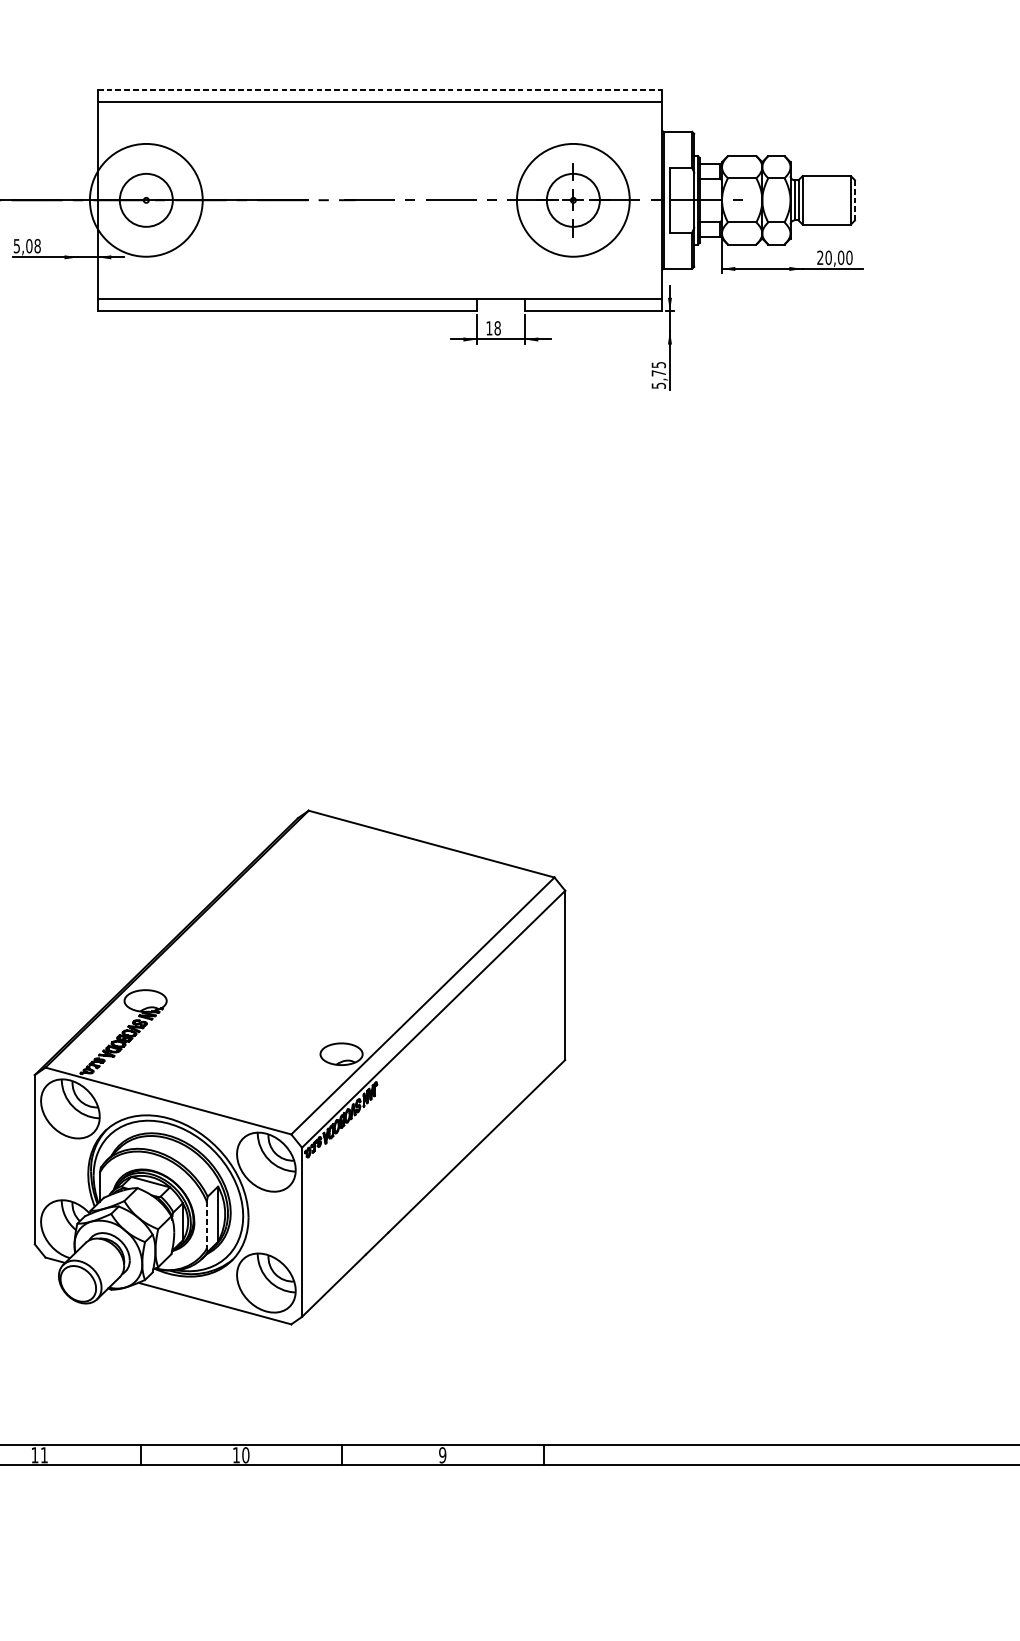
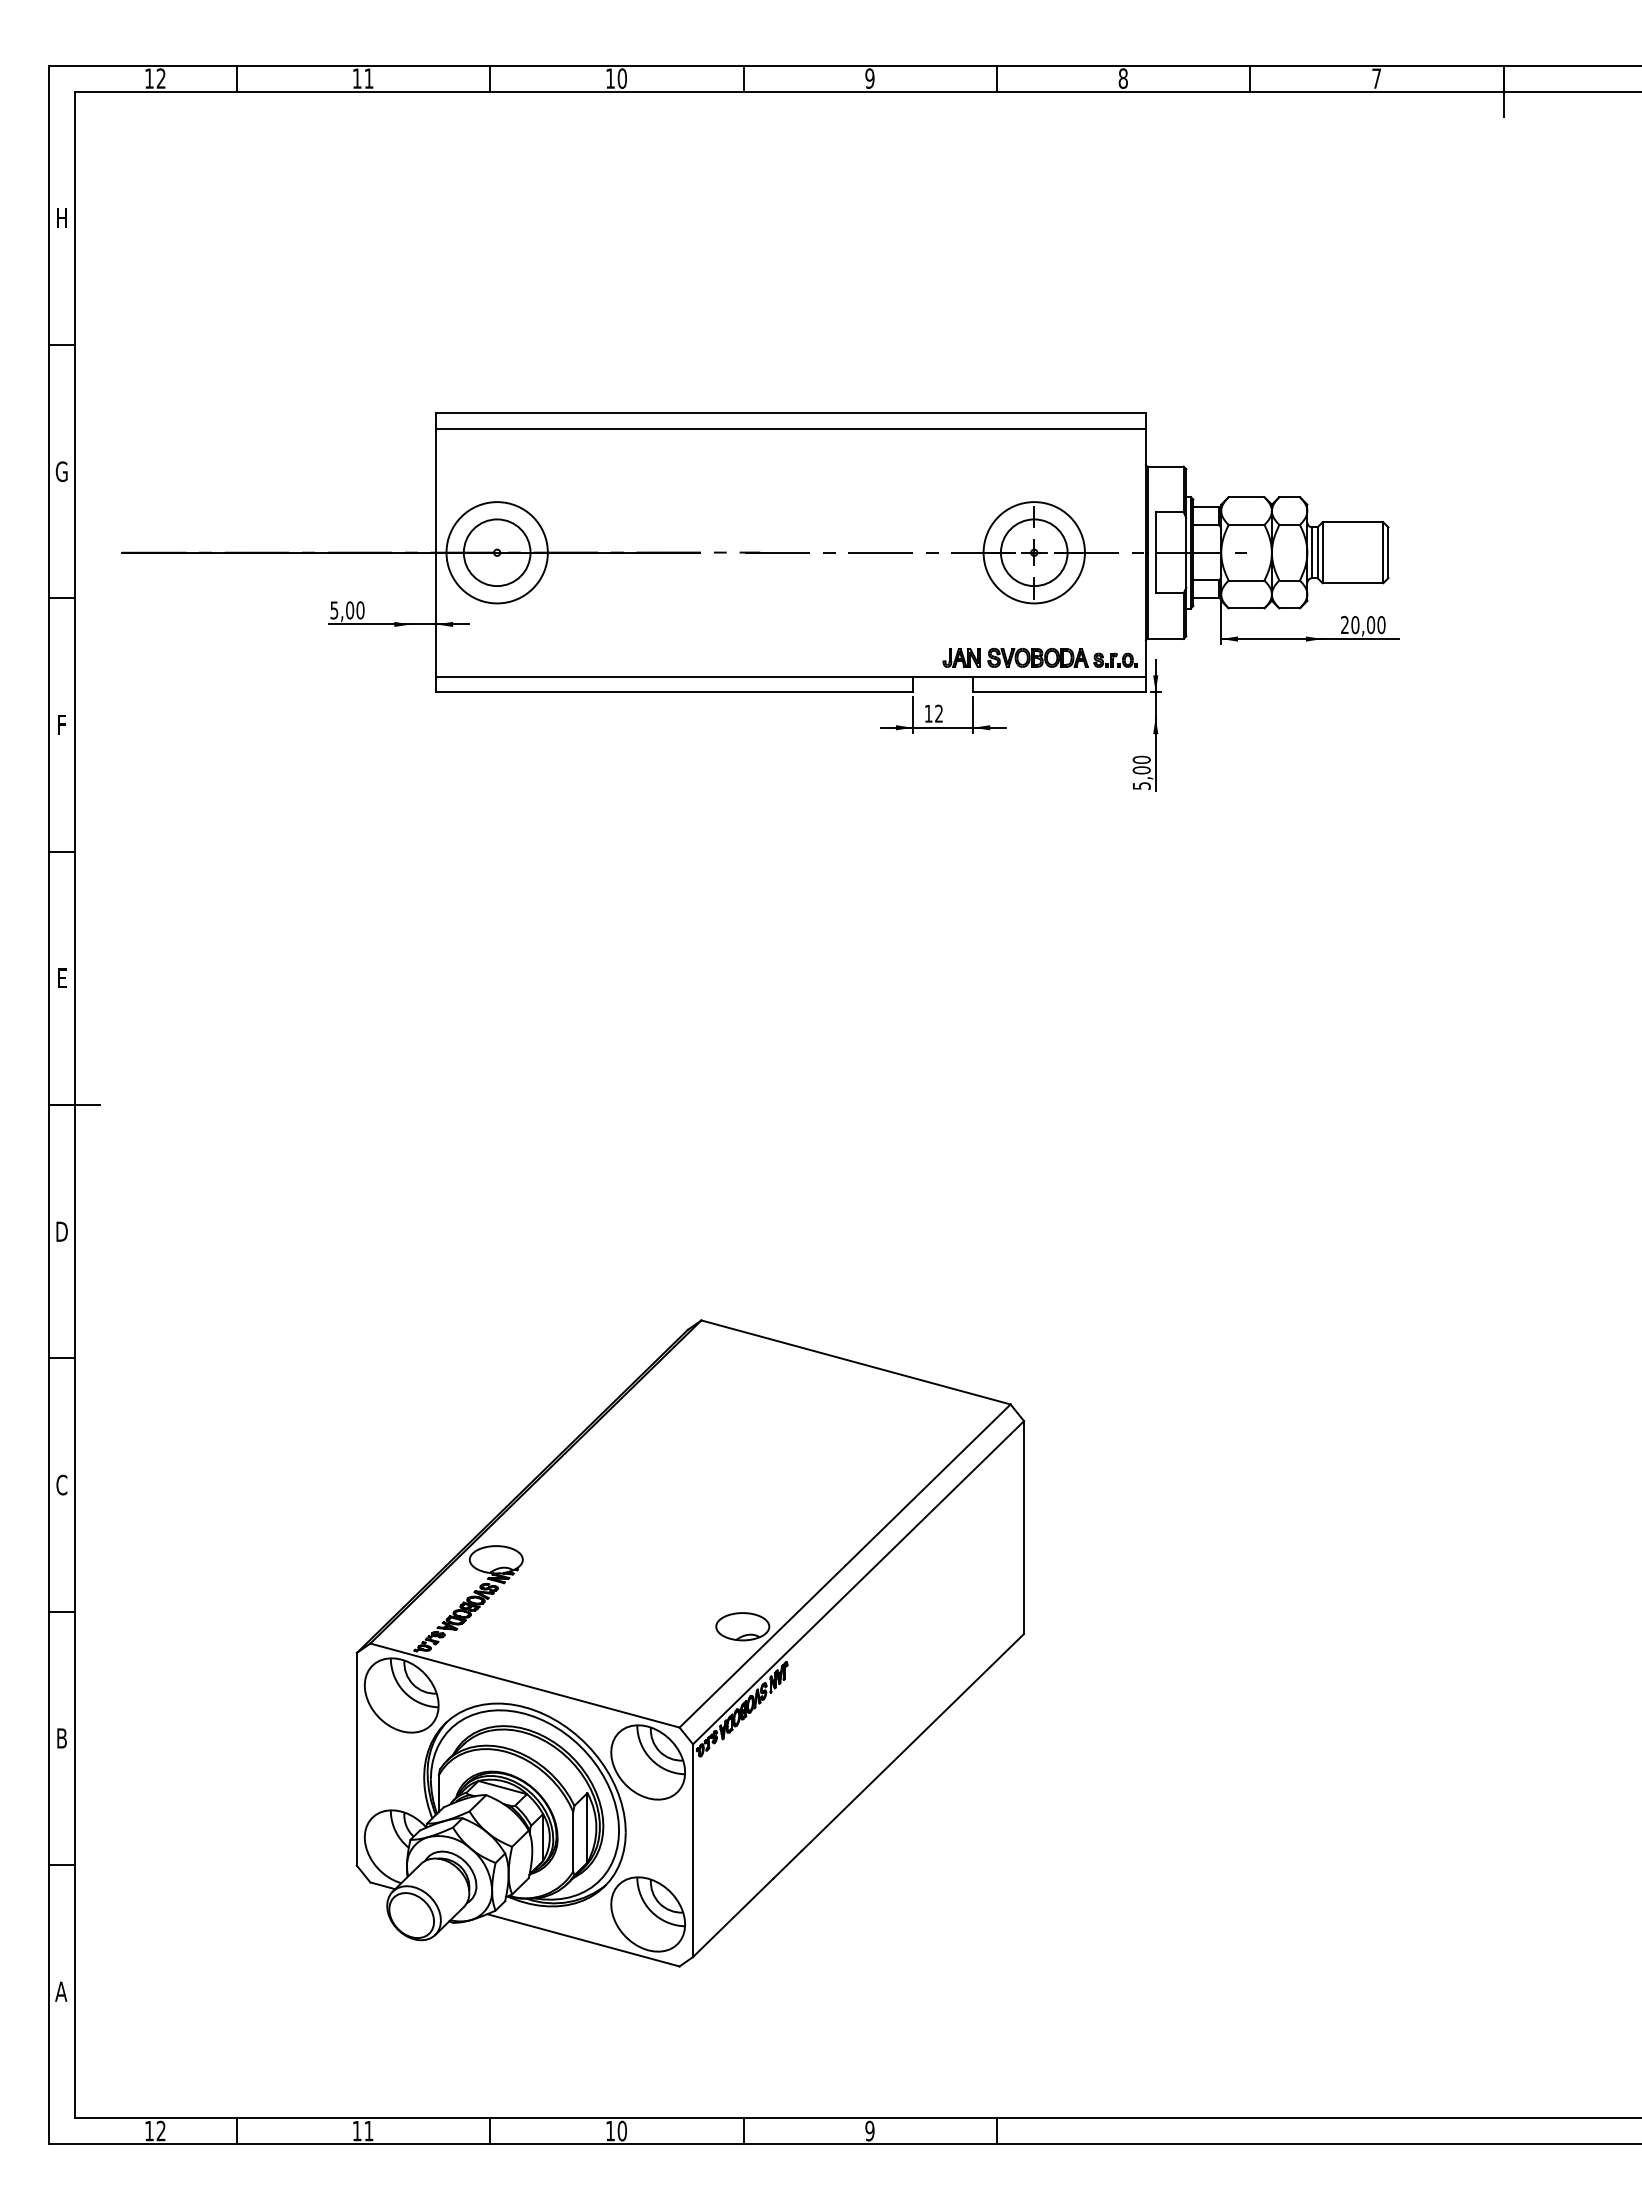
line: (380, 89) -> (791, 413), dashed -> solid
circle: (145, 200) -> (496, 552), size x0.71
circle: (572, 200) -> (1033, 552), size x0.71
line: (855, 200) -> (1388, 553), dashed -> solid
text: (37, 246) -> (360, 610), 5,08 -> 5,00
part: (577, 283) -> (1039, 657), added
text: (498, 328) -> (939, 713), 18 -> 12
text: (658, 368) -> (1141, 764), 5,75 -> 5,00
line: (207, 1225) -> (573, 1841), dashed -> solid

